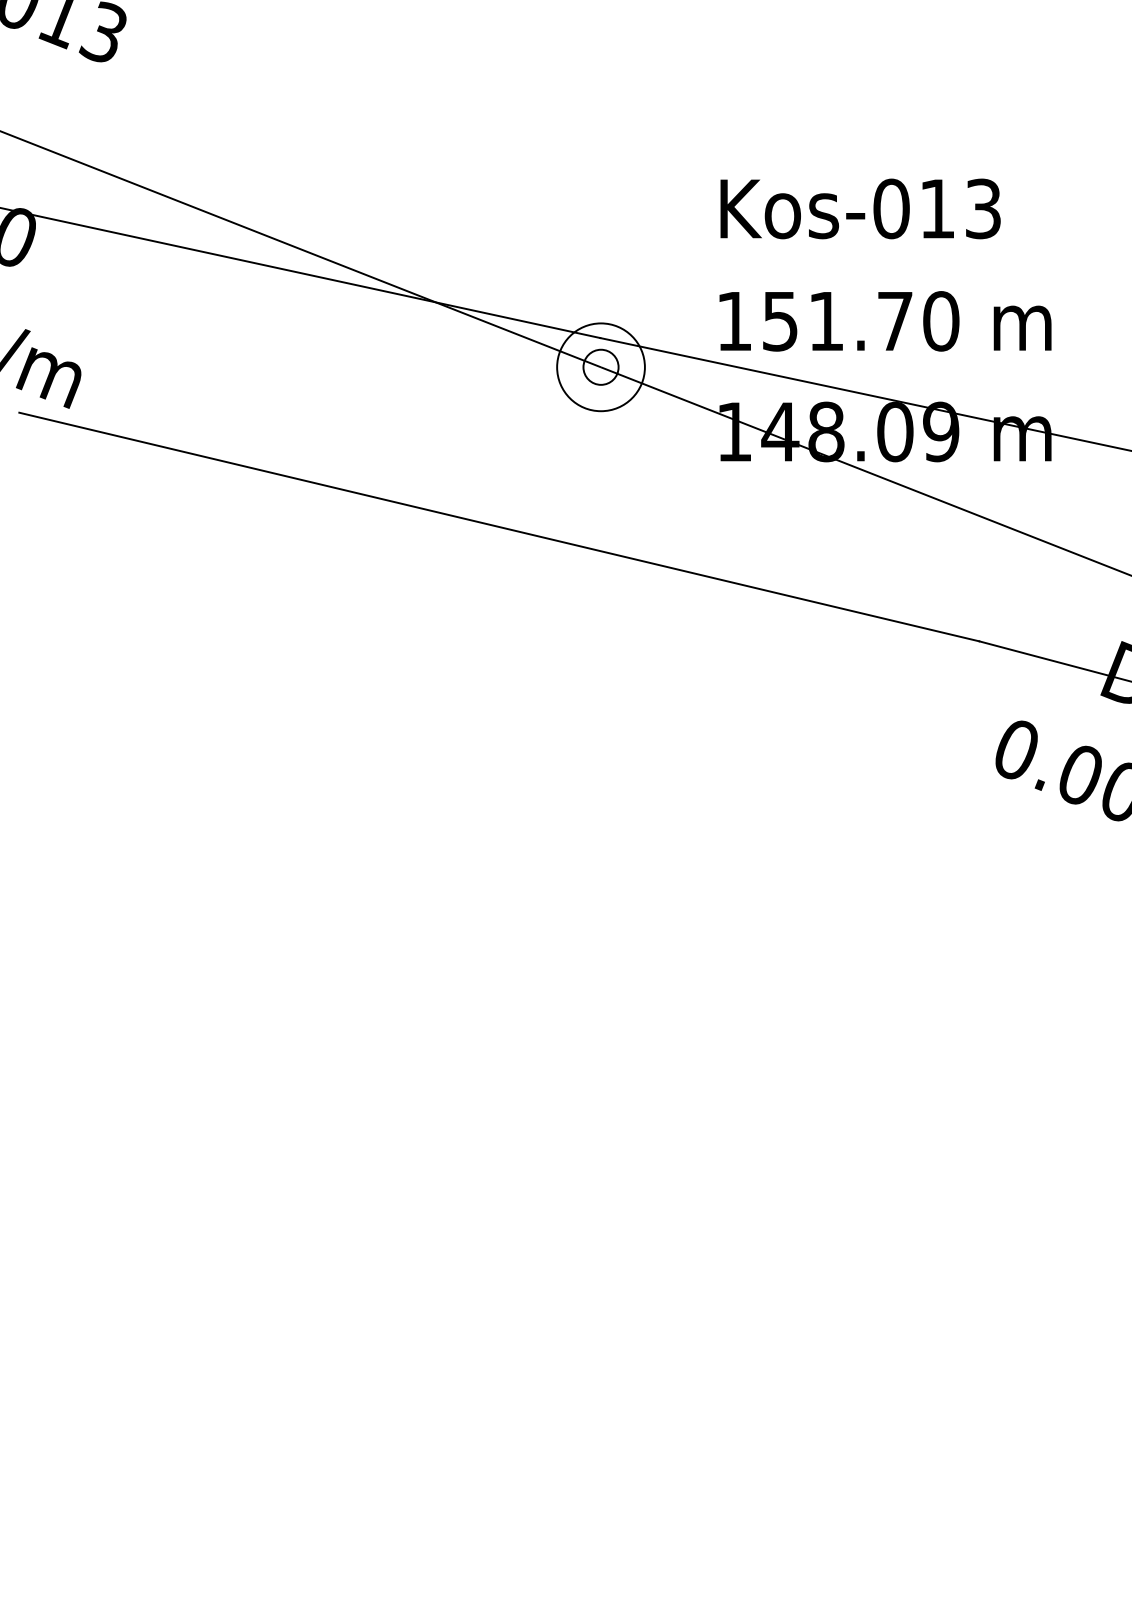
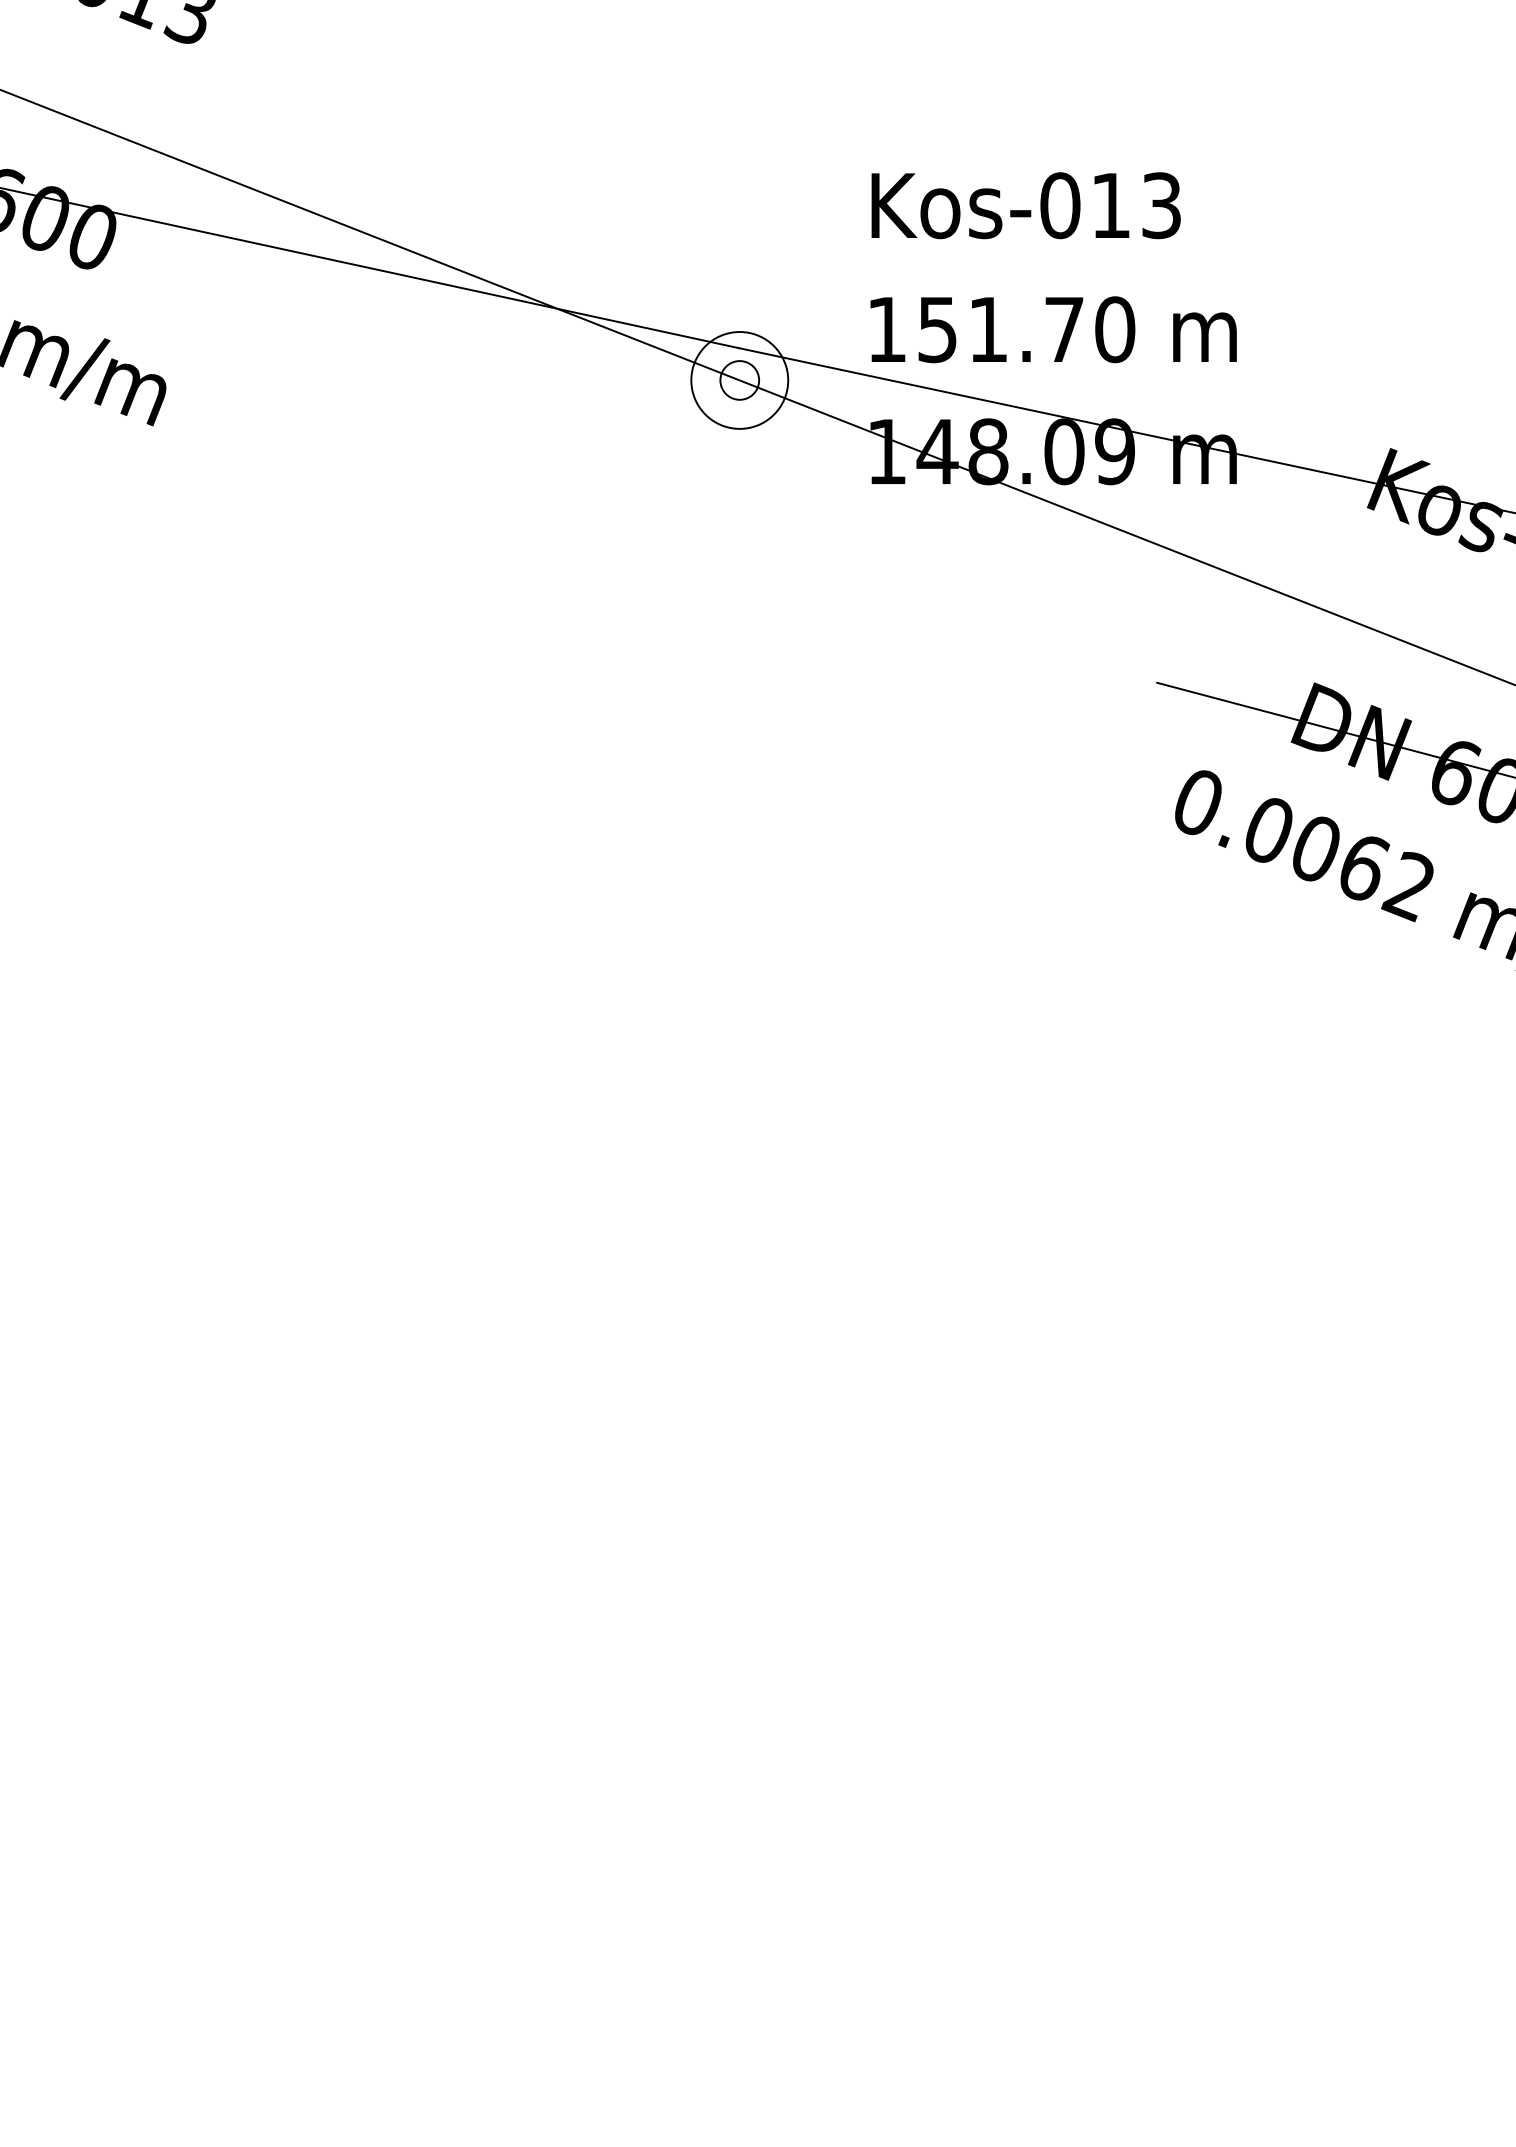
line: (499, 526) -> (627, 556), removed

